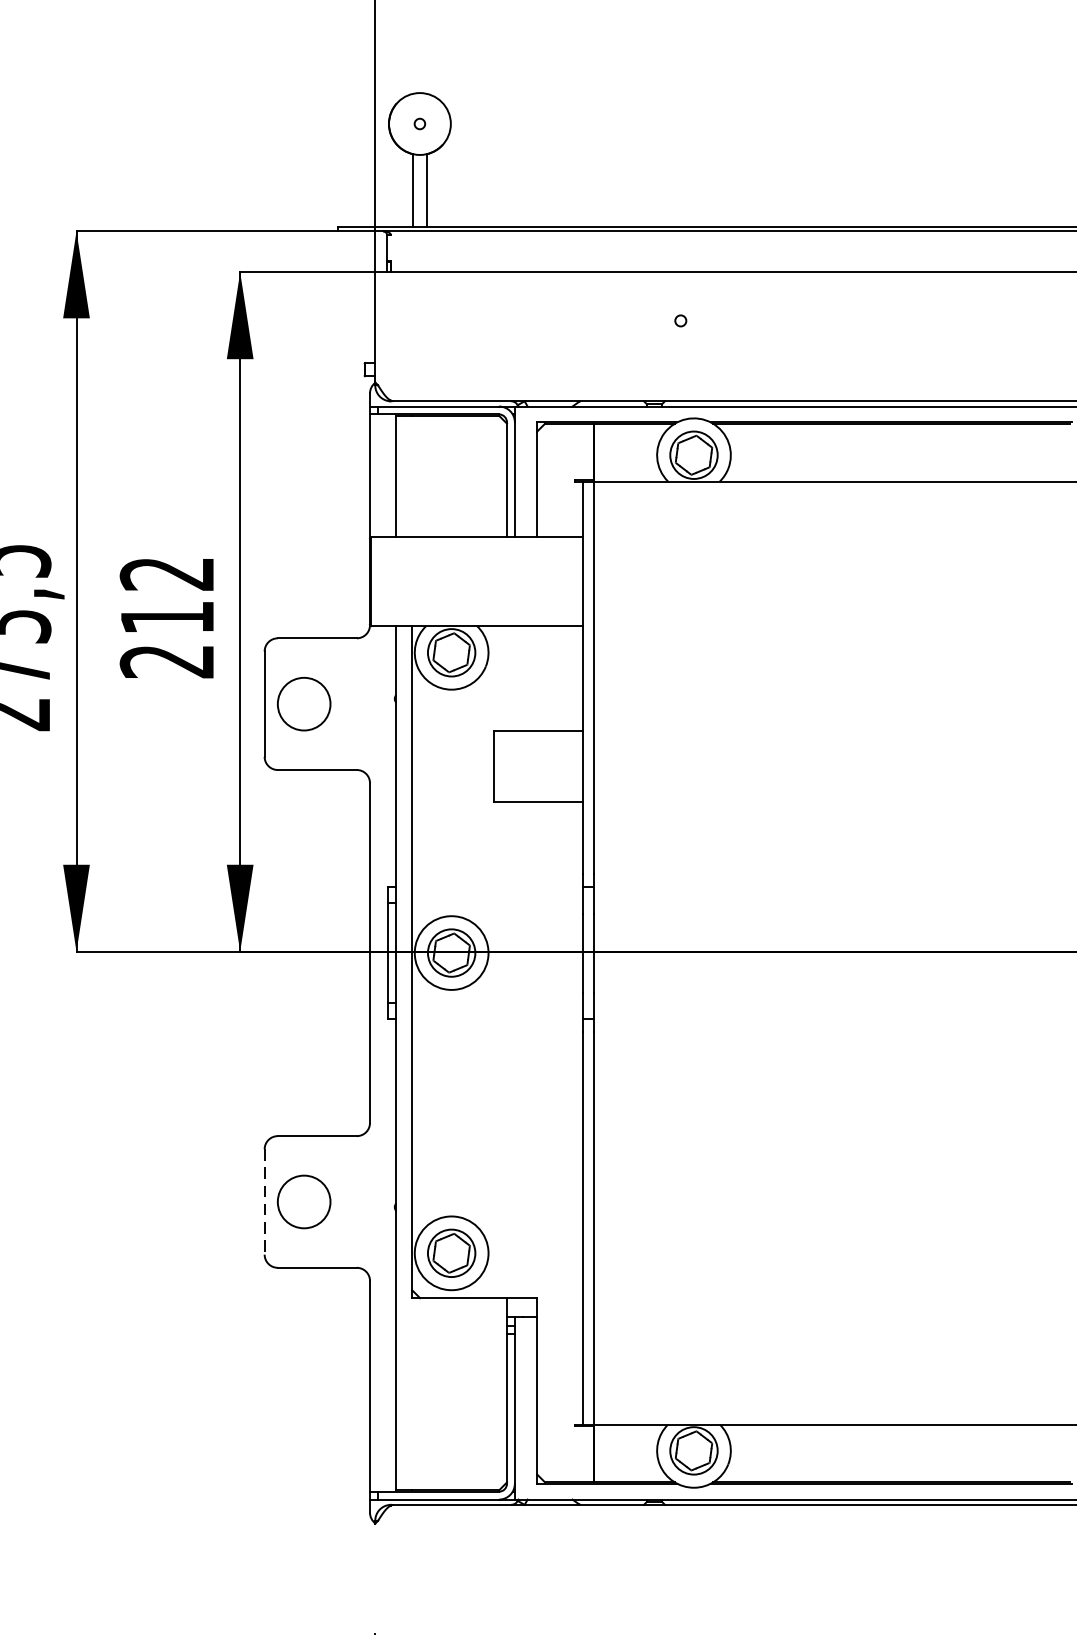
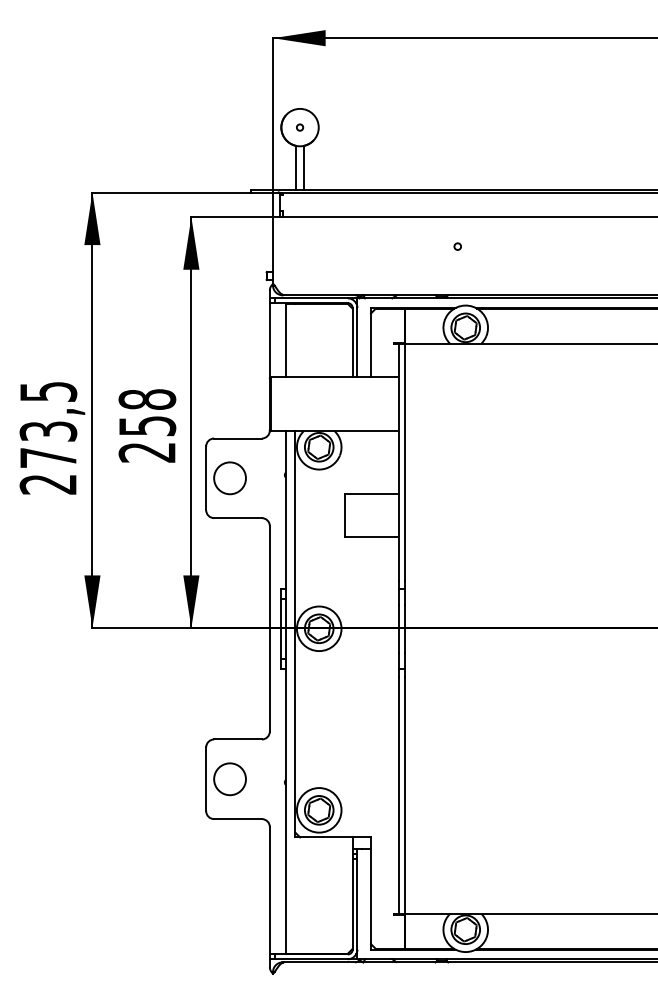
text: (167, 595) -> (147, 412), 212 -> 258
line: (265, 1202) -> (206, 779), dashed -> solid

